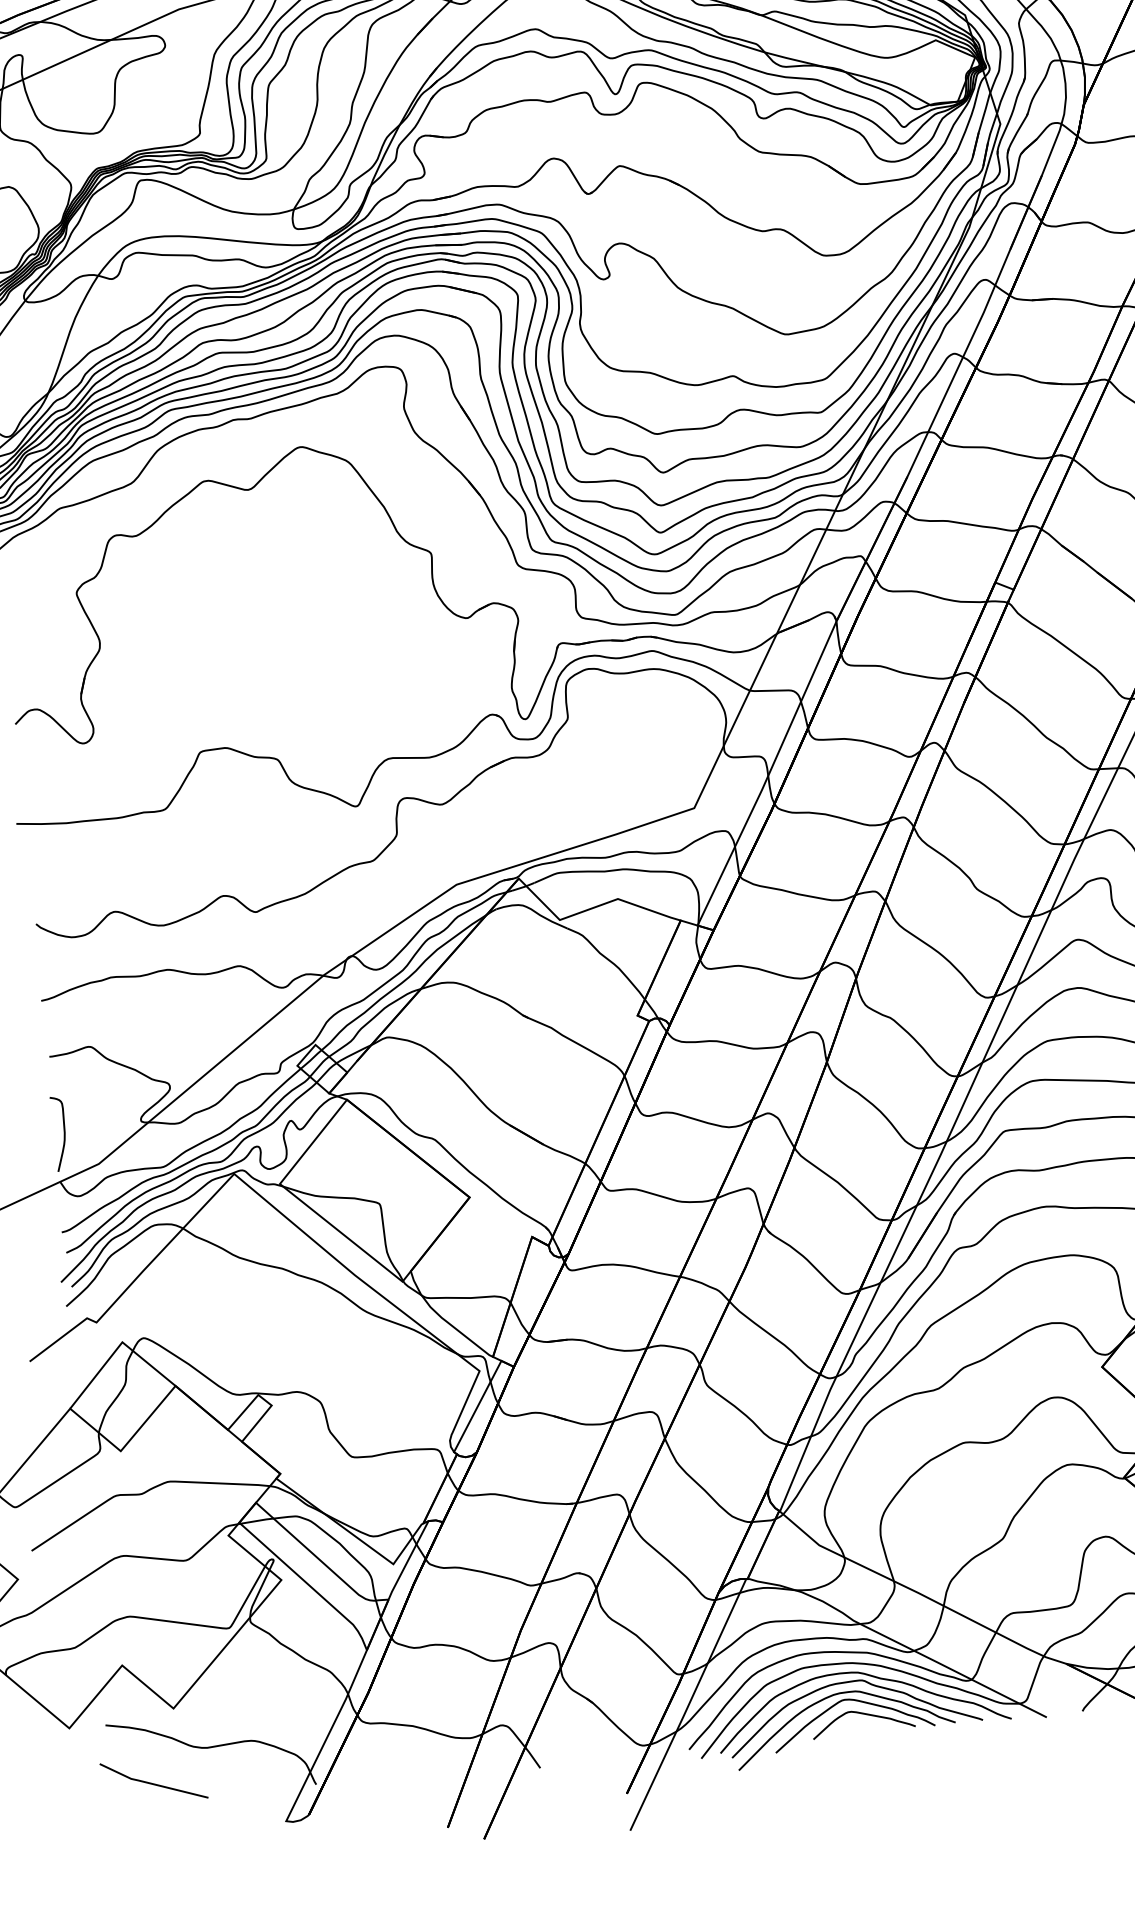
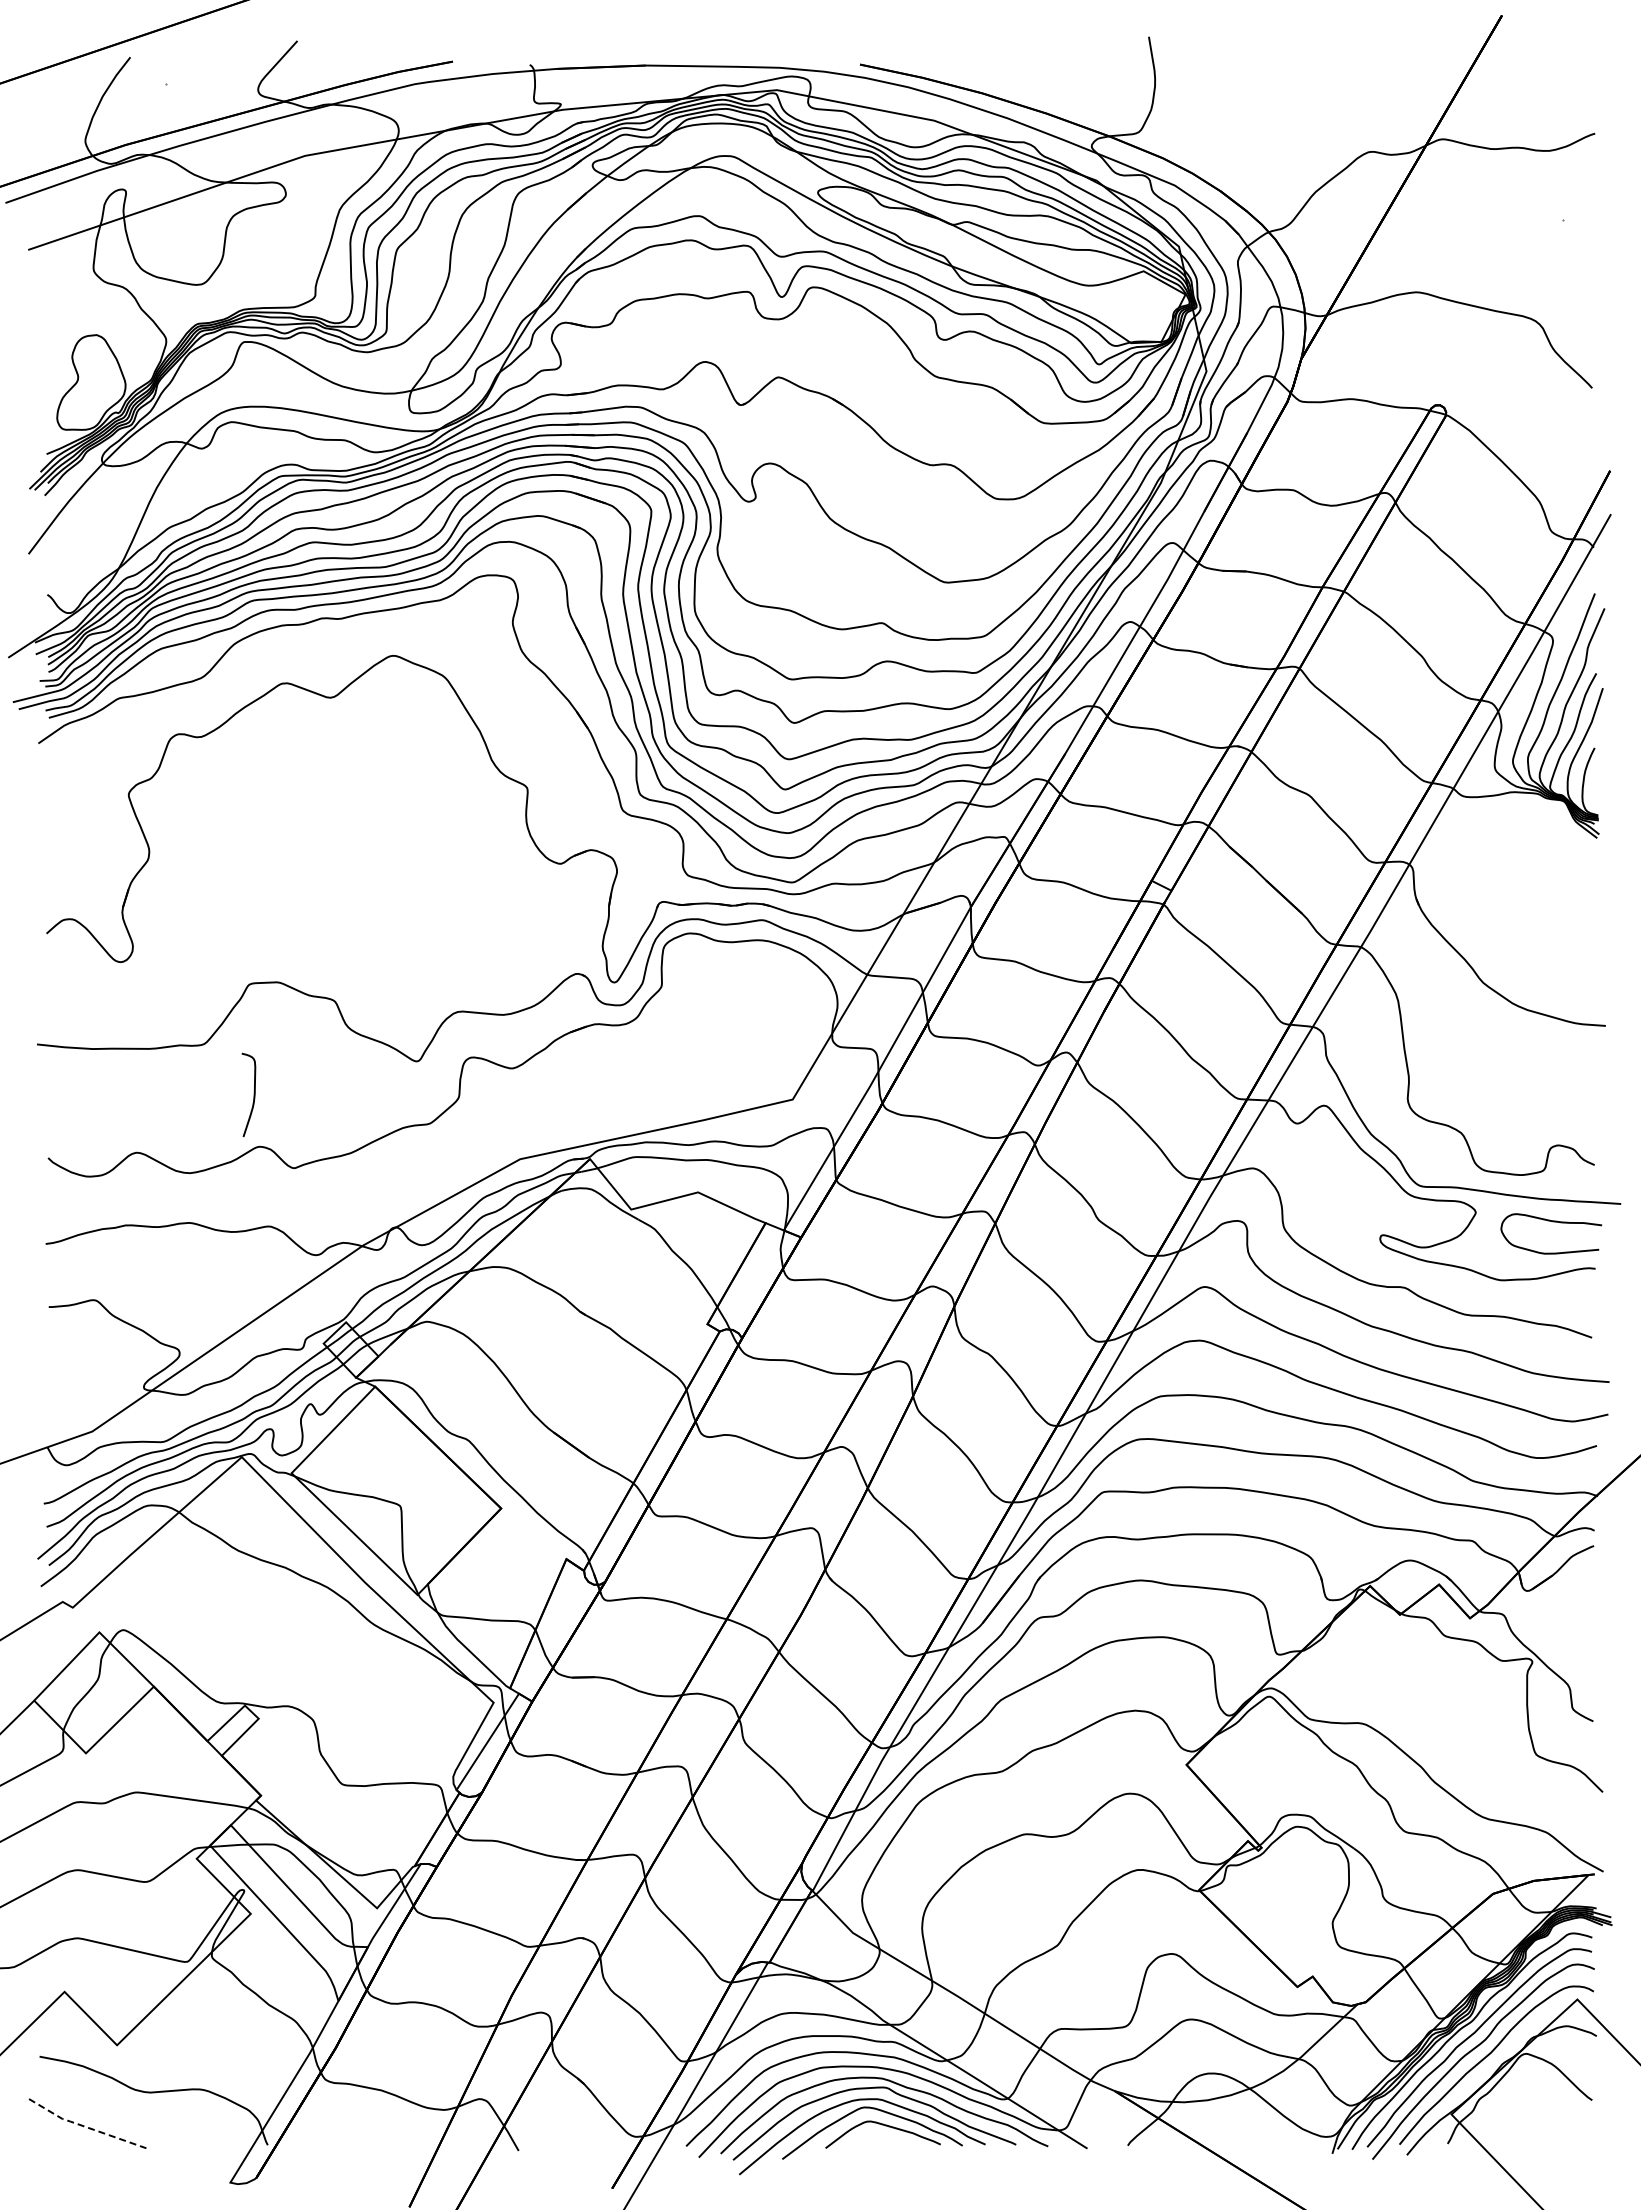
curve: (63, 1133) -> (253, 1094), moved
line: (152, 1783) -> (85, 2126), solid -> dashed

